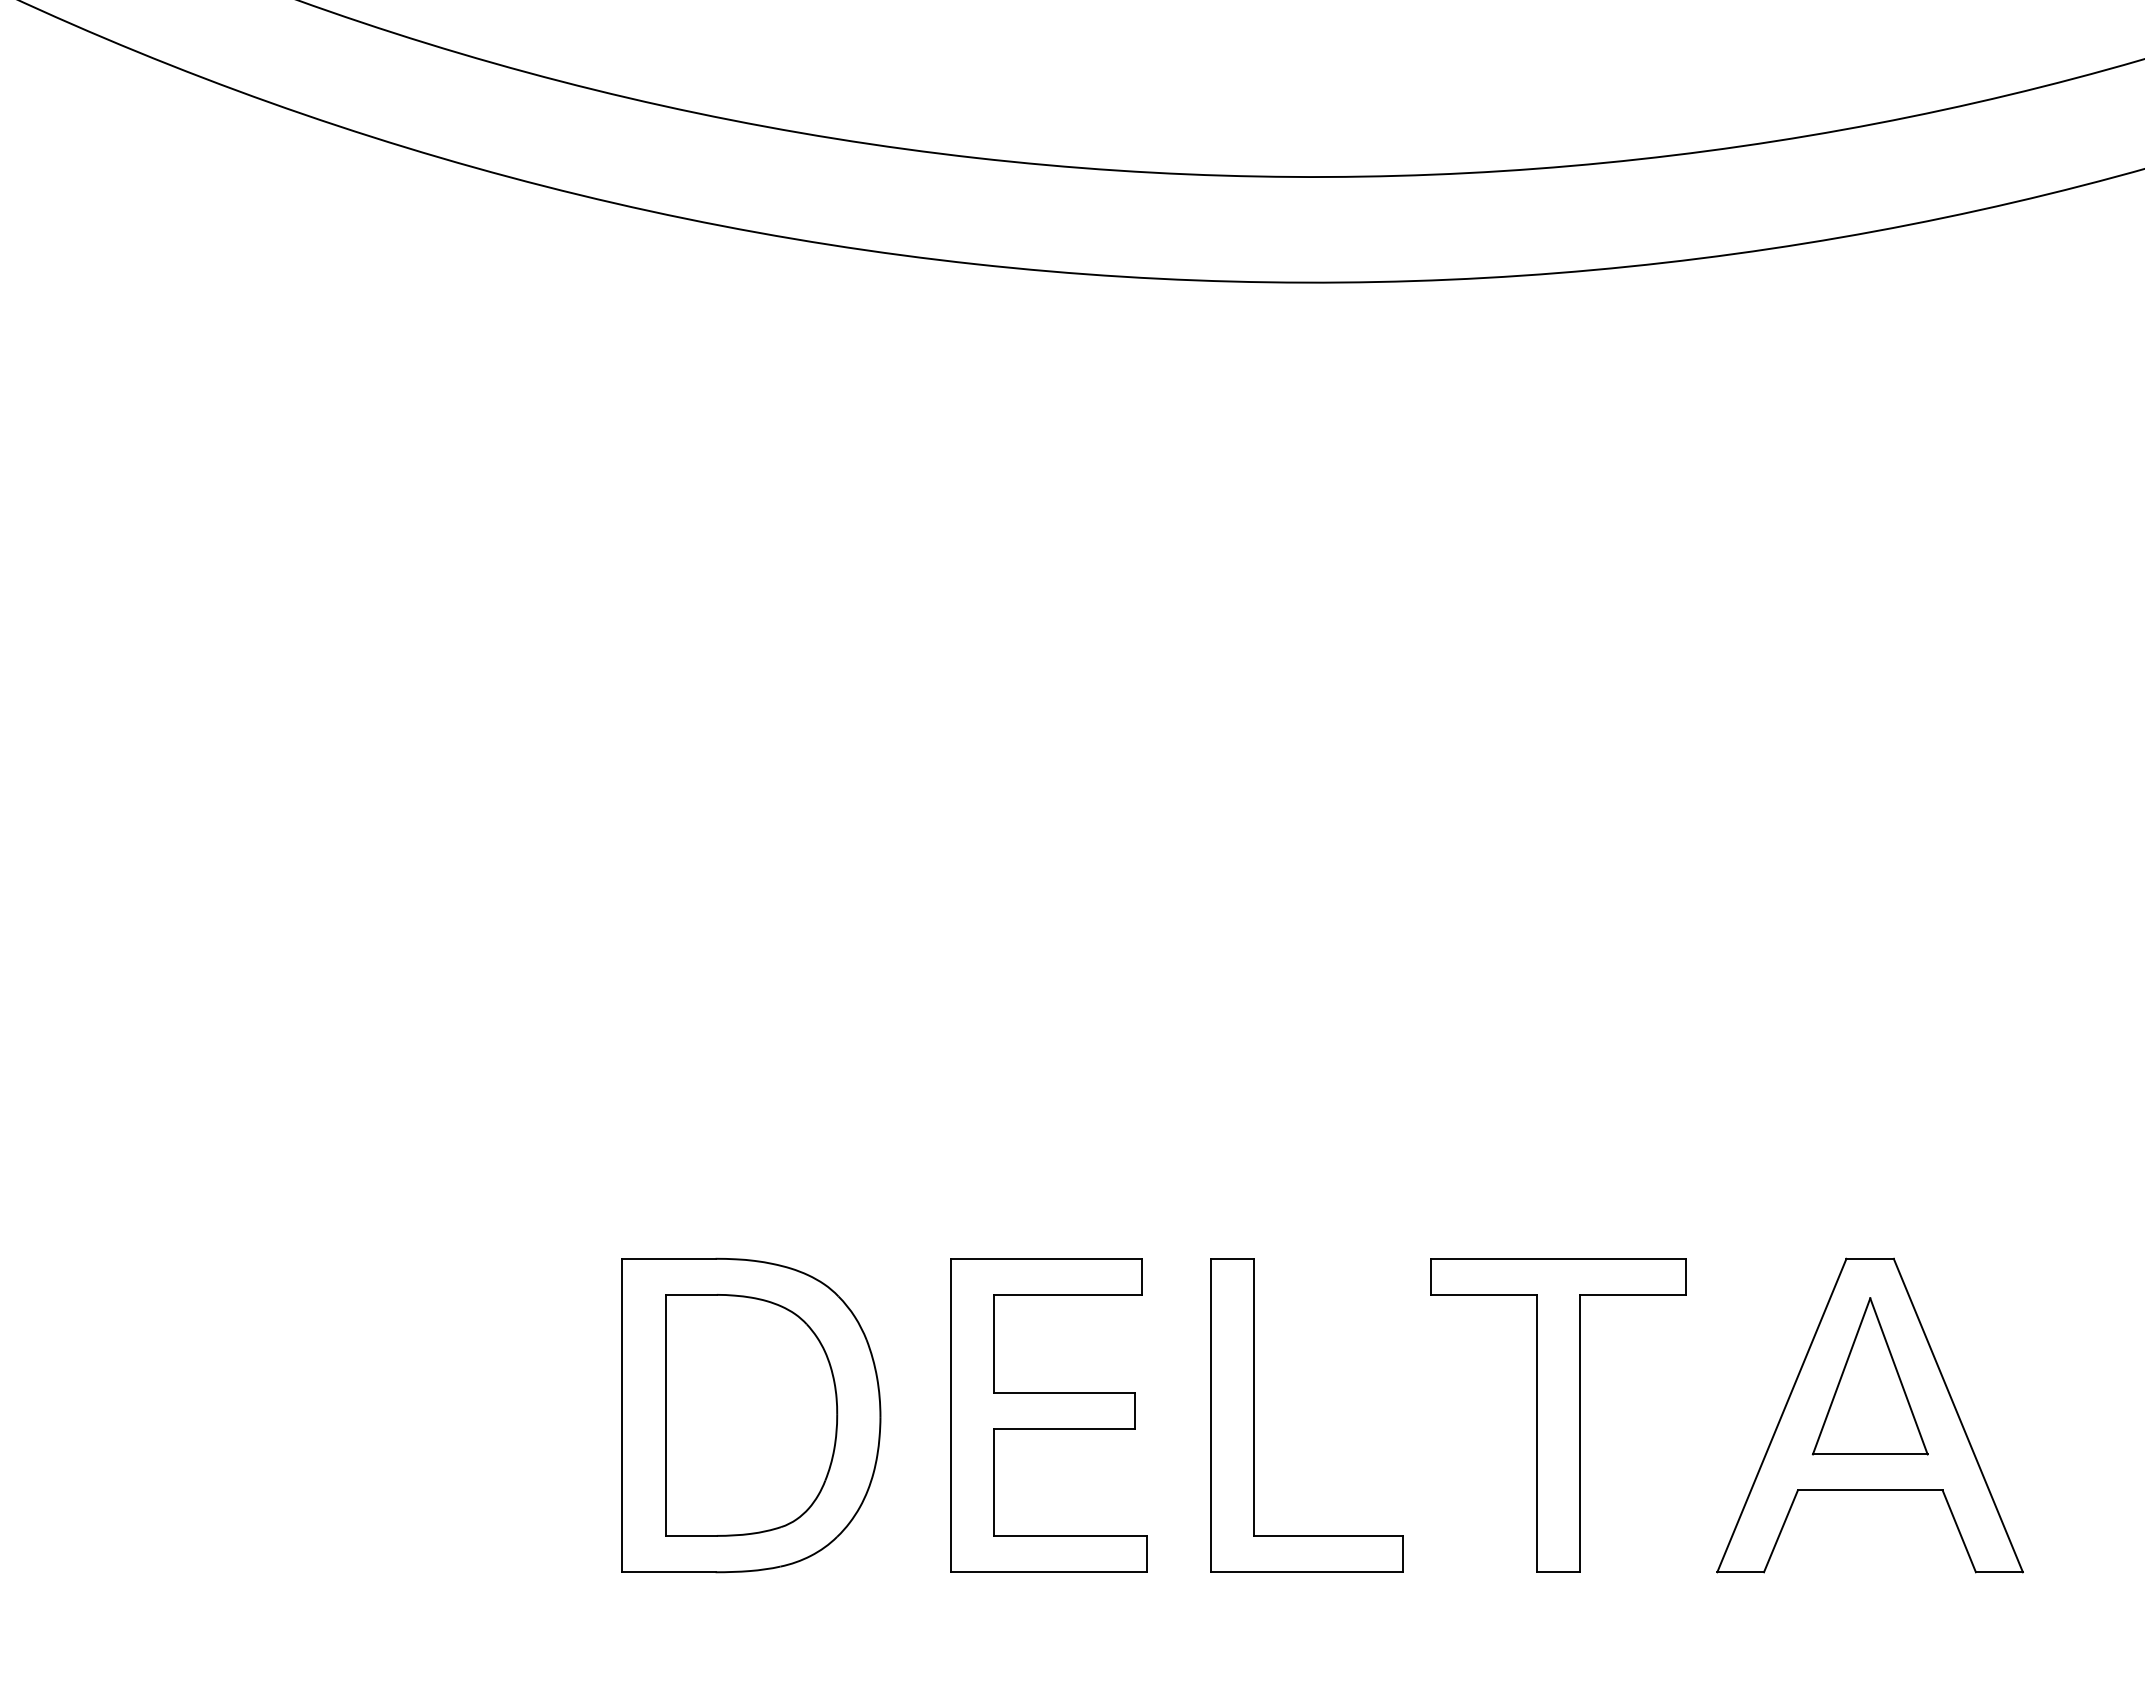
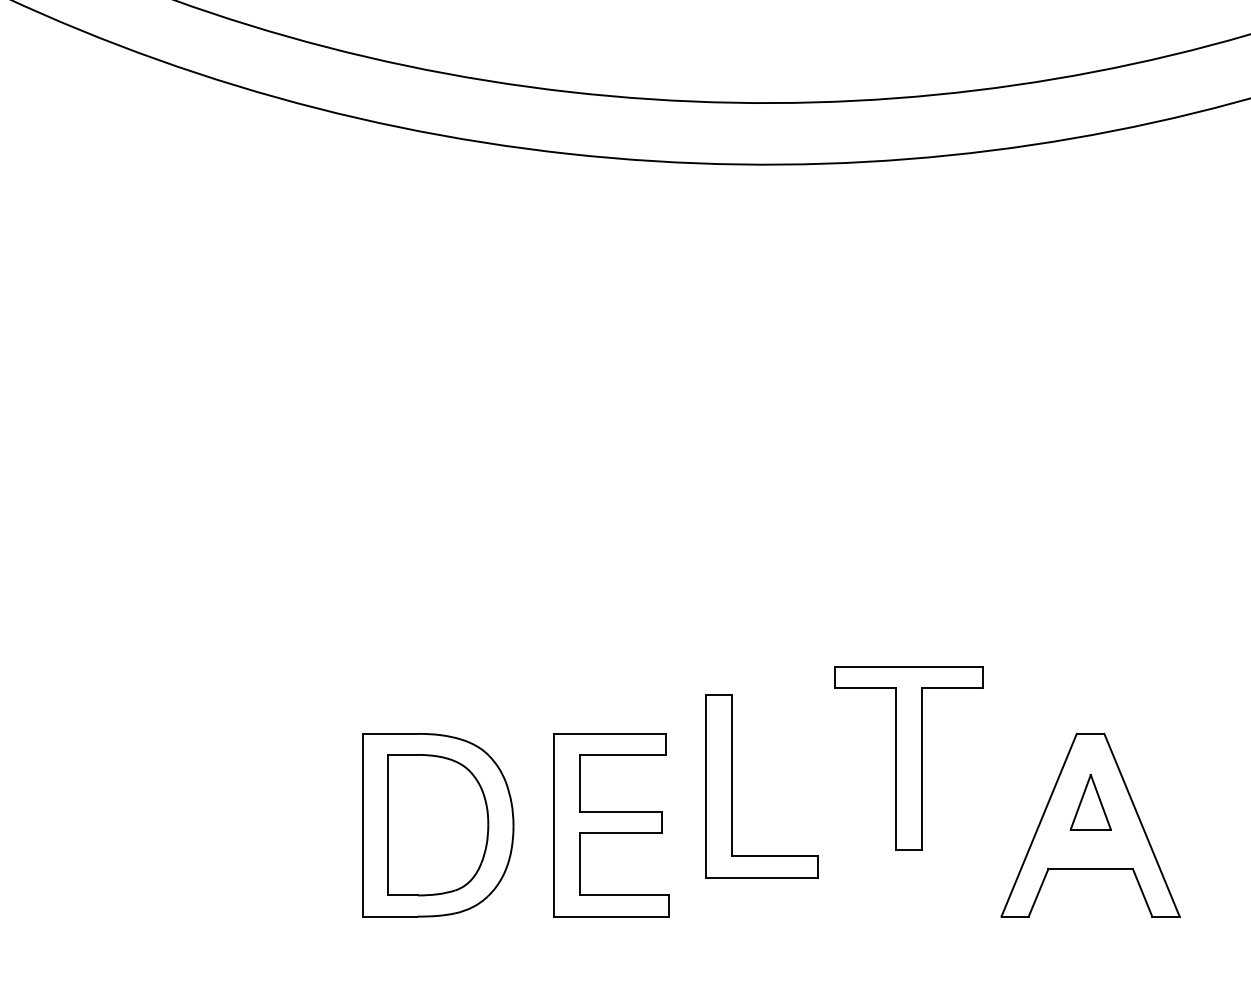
part: (1869, 1374) -> (1090, 801), size x0.6
part: (1256, 1415) -> (732, 786), moved
part: (1557, 1415) -> (908, 758), moved

